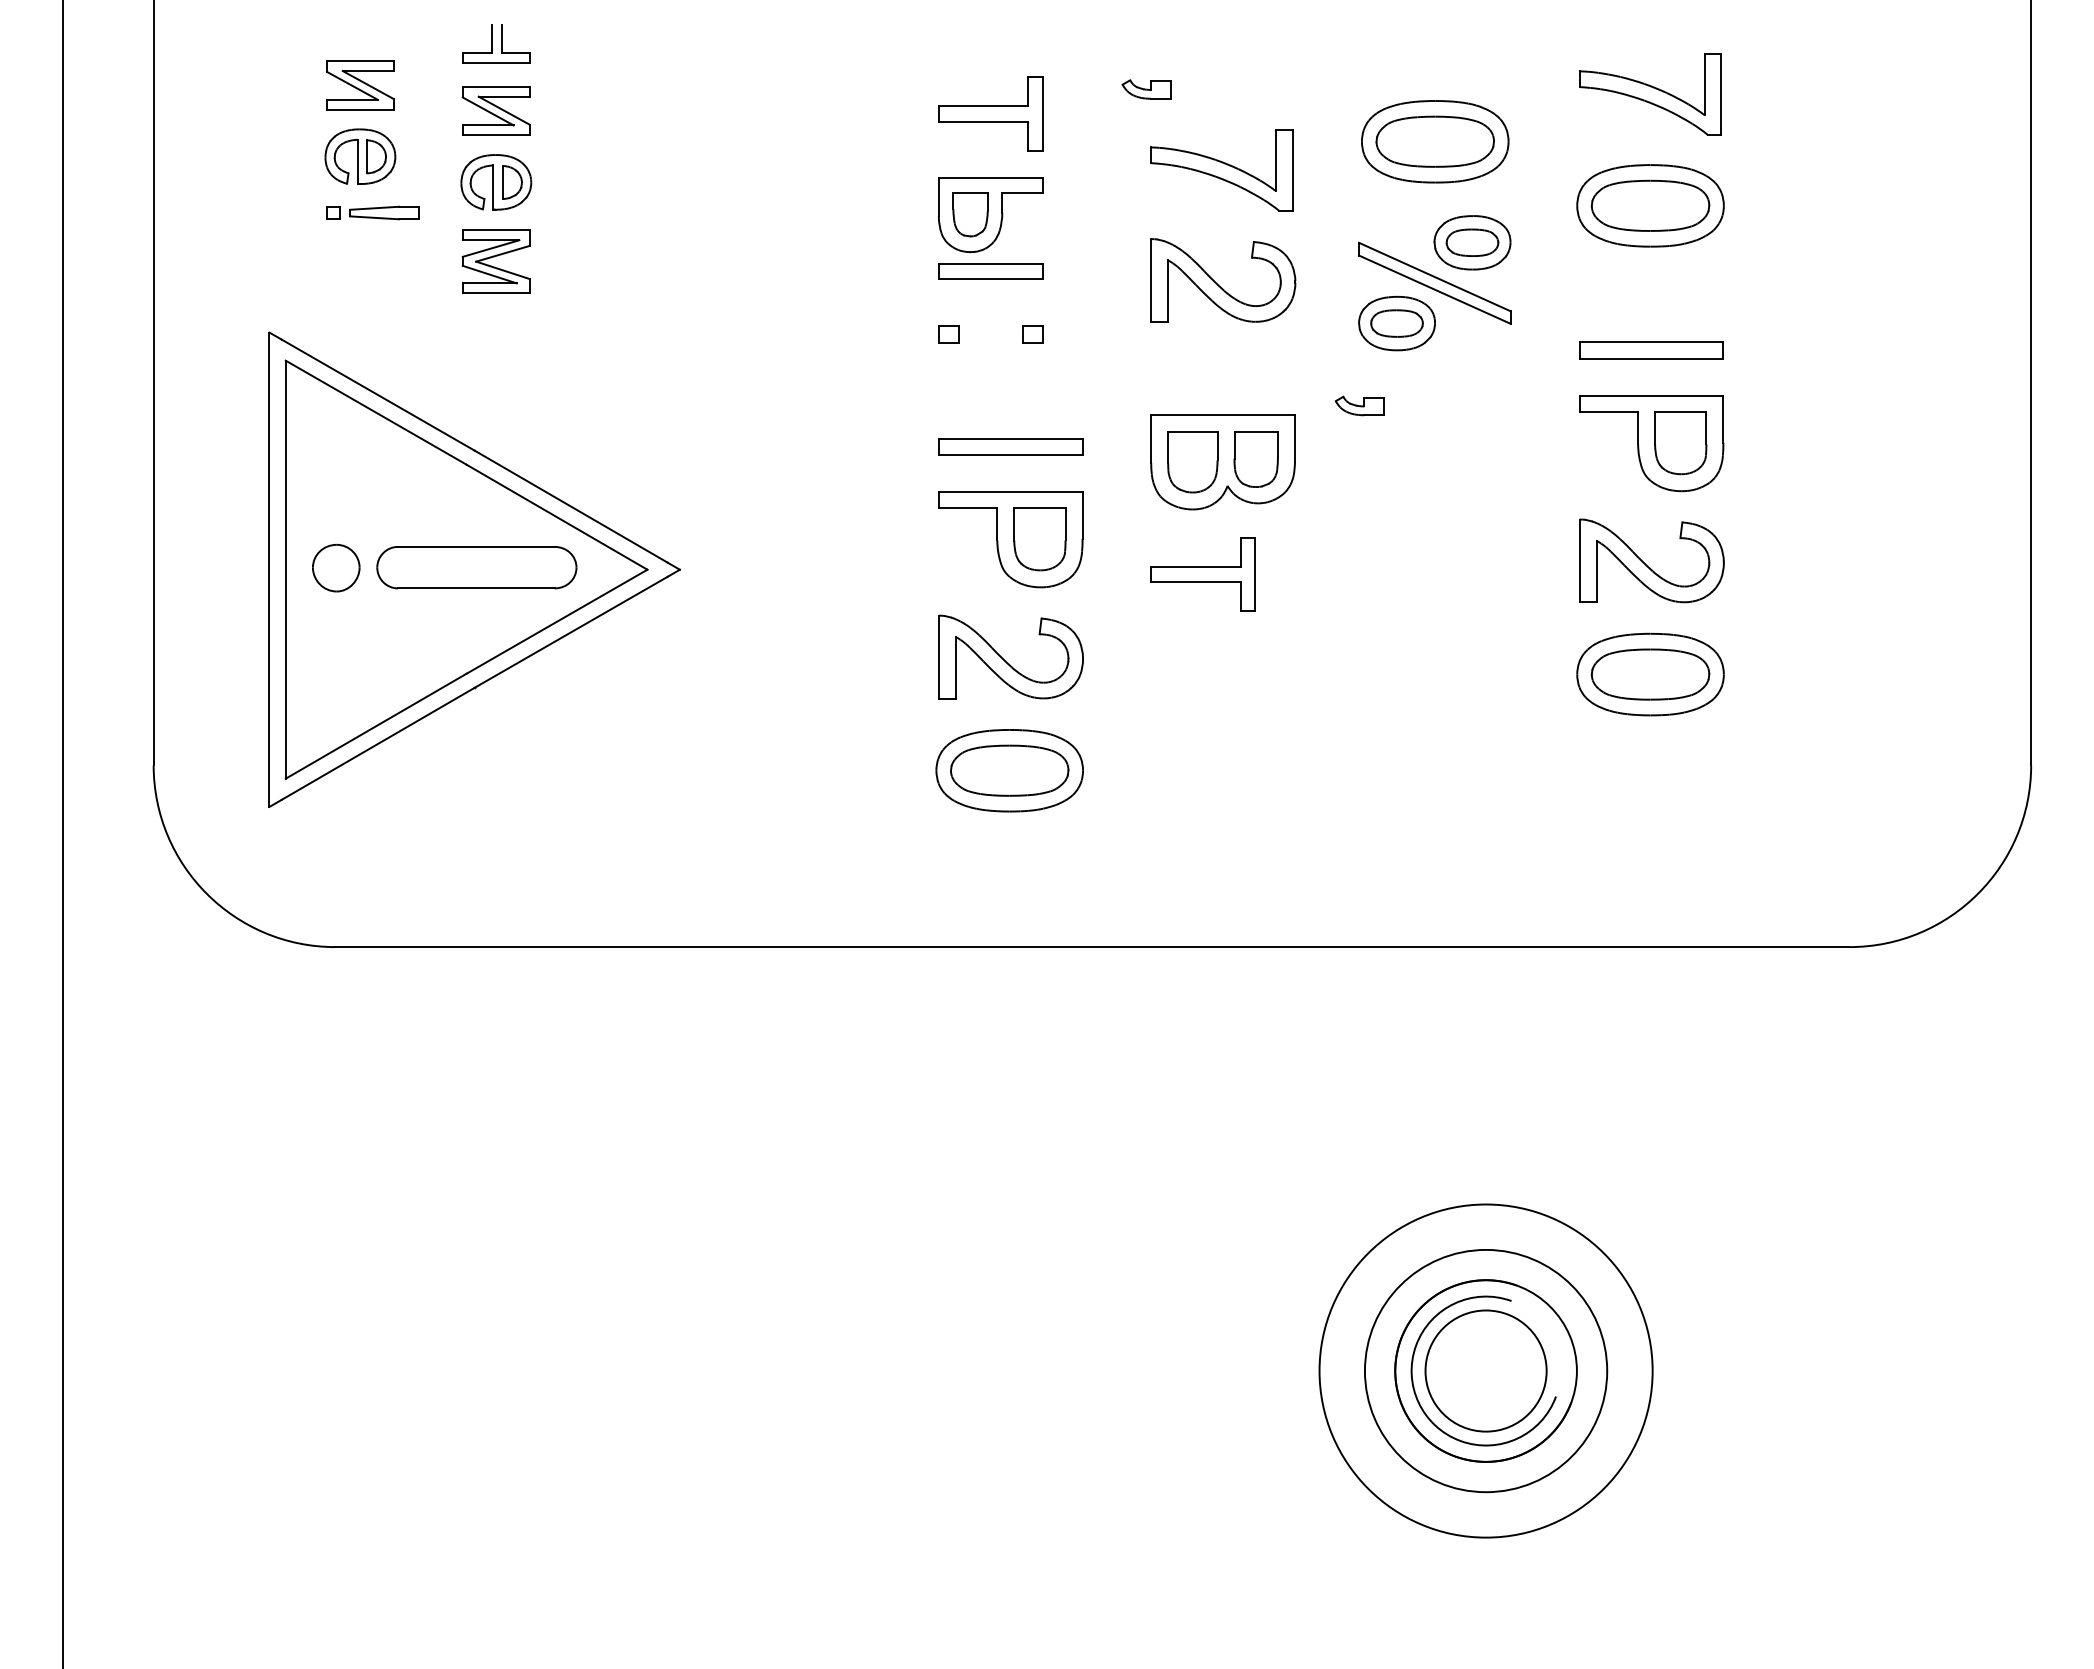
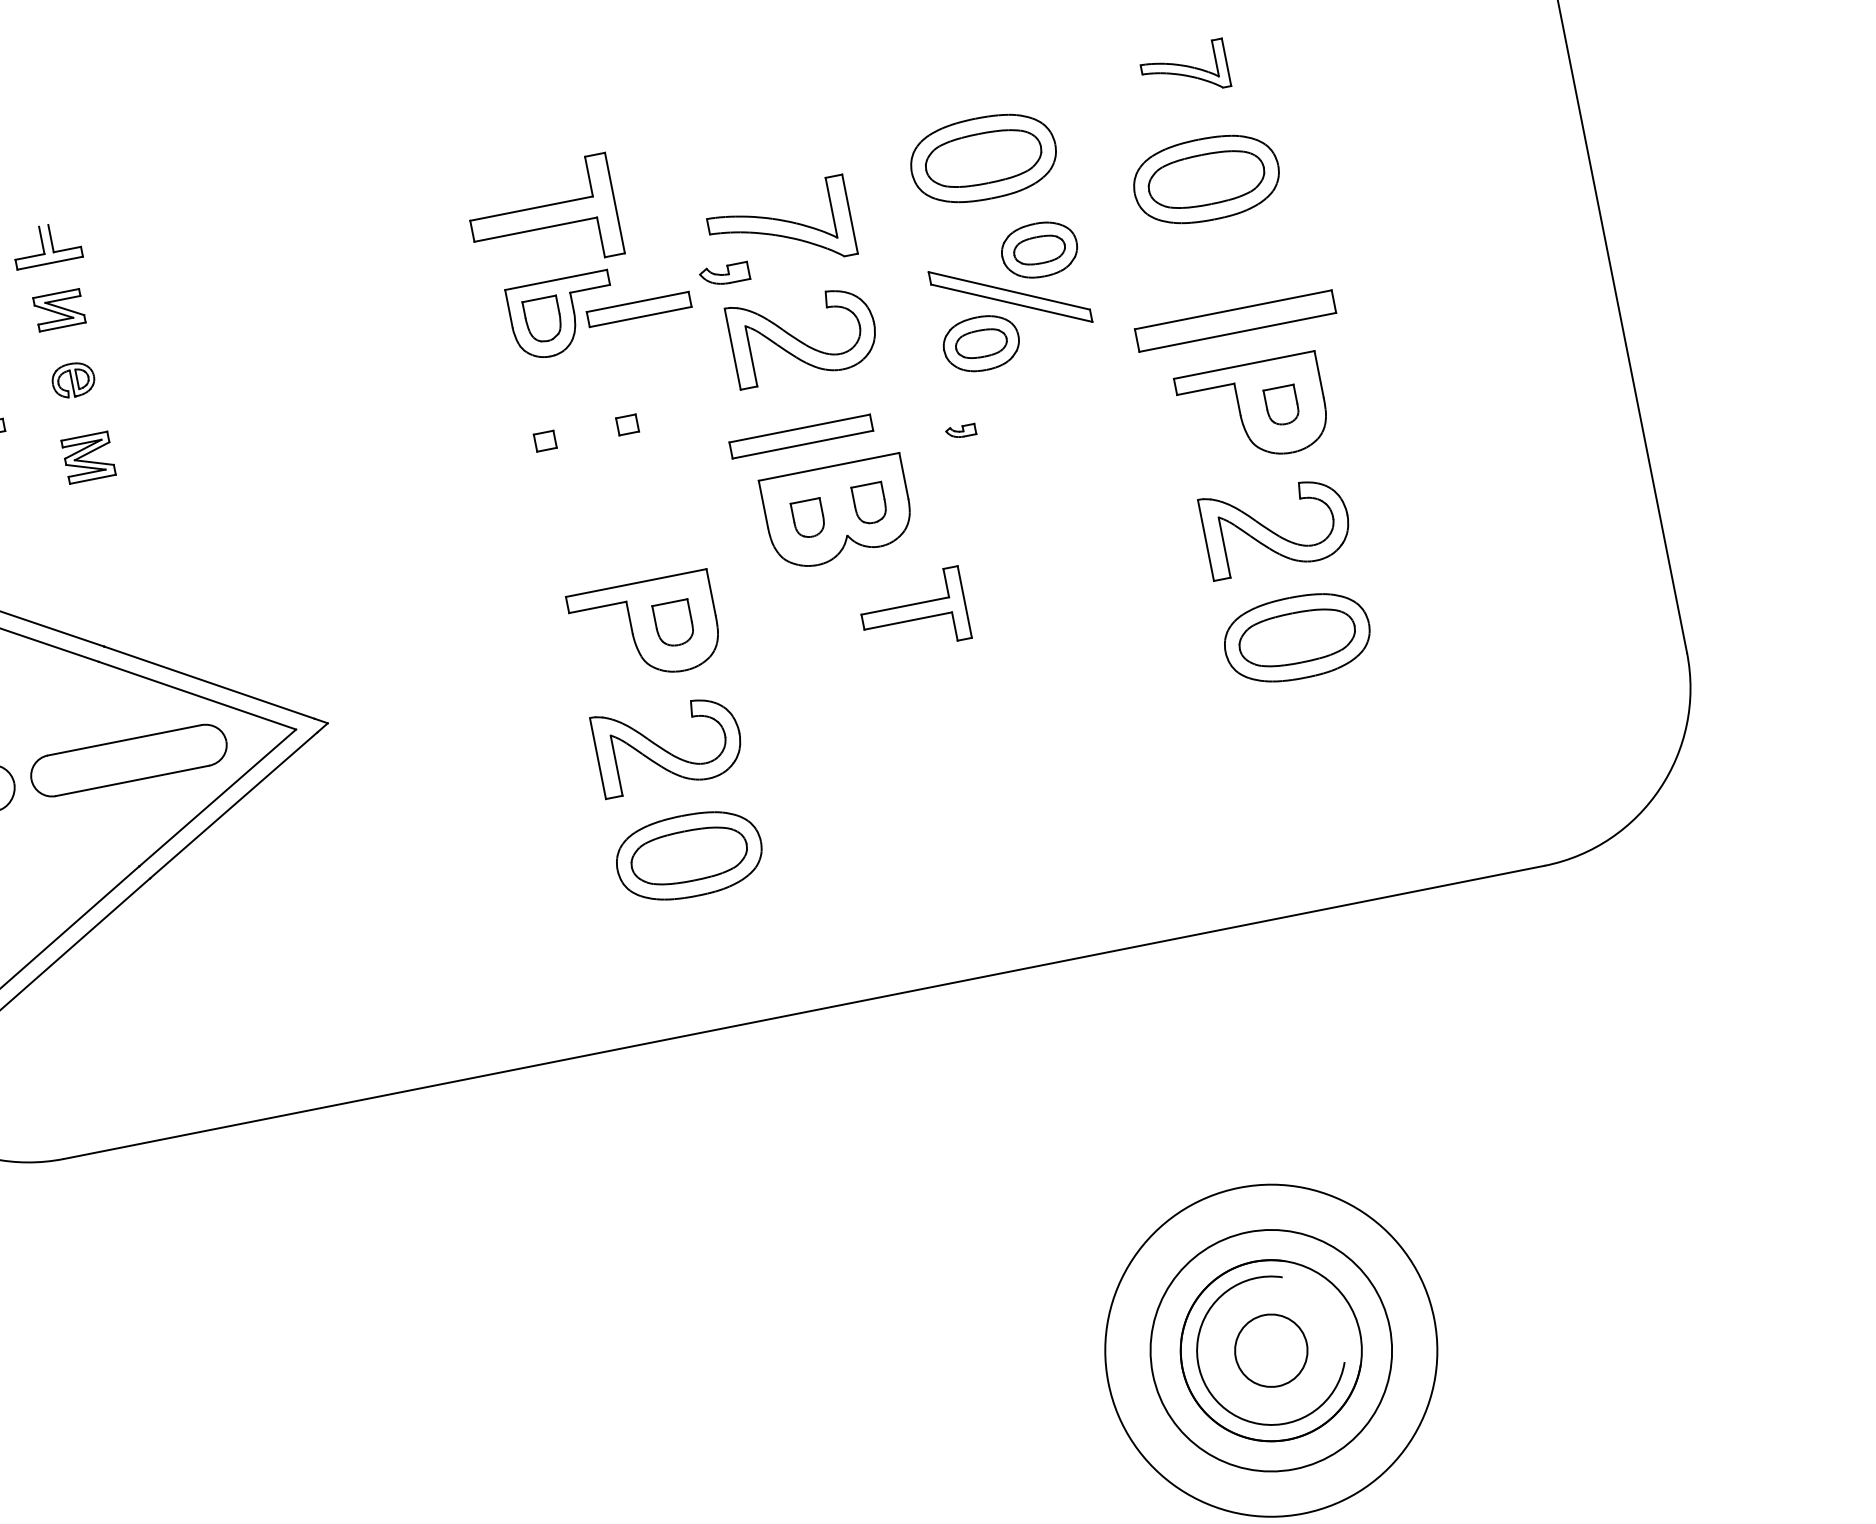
part: (1146, 89) -> (724, 274), moved
part: (1650, 94) -> (1184, 70), size x0.6
part: (495, 110) -> (58, 309), size x0.7
part: (990, 113) -> (543, 217), size x1.4
part: (496, 182) -> (73, 380), size x0.6
part: (495, 261) -> (87, 457), size x0.7
part: (990, 271) -> (638, 309), moved
part: (1651, 350) -> (1235, 320), size x1.4
part: (1359, 405) -> (960, 431), size x0.6
part: (1680, 443) -> (1281, 406), size x0.6
part: (1010, 446) -> (801, 436), moved
part: (1255, 459) -> (869, 504), size x0.7
part: (1192, 462) -> (808, 519), size x0.6
part: (1039, 539) -> (673, 624), size x0.7
part: (1202, 574) -> (913, 612), moved
circle: (1485, 1370) -> (1270, 1350), size x0.6

